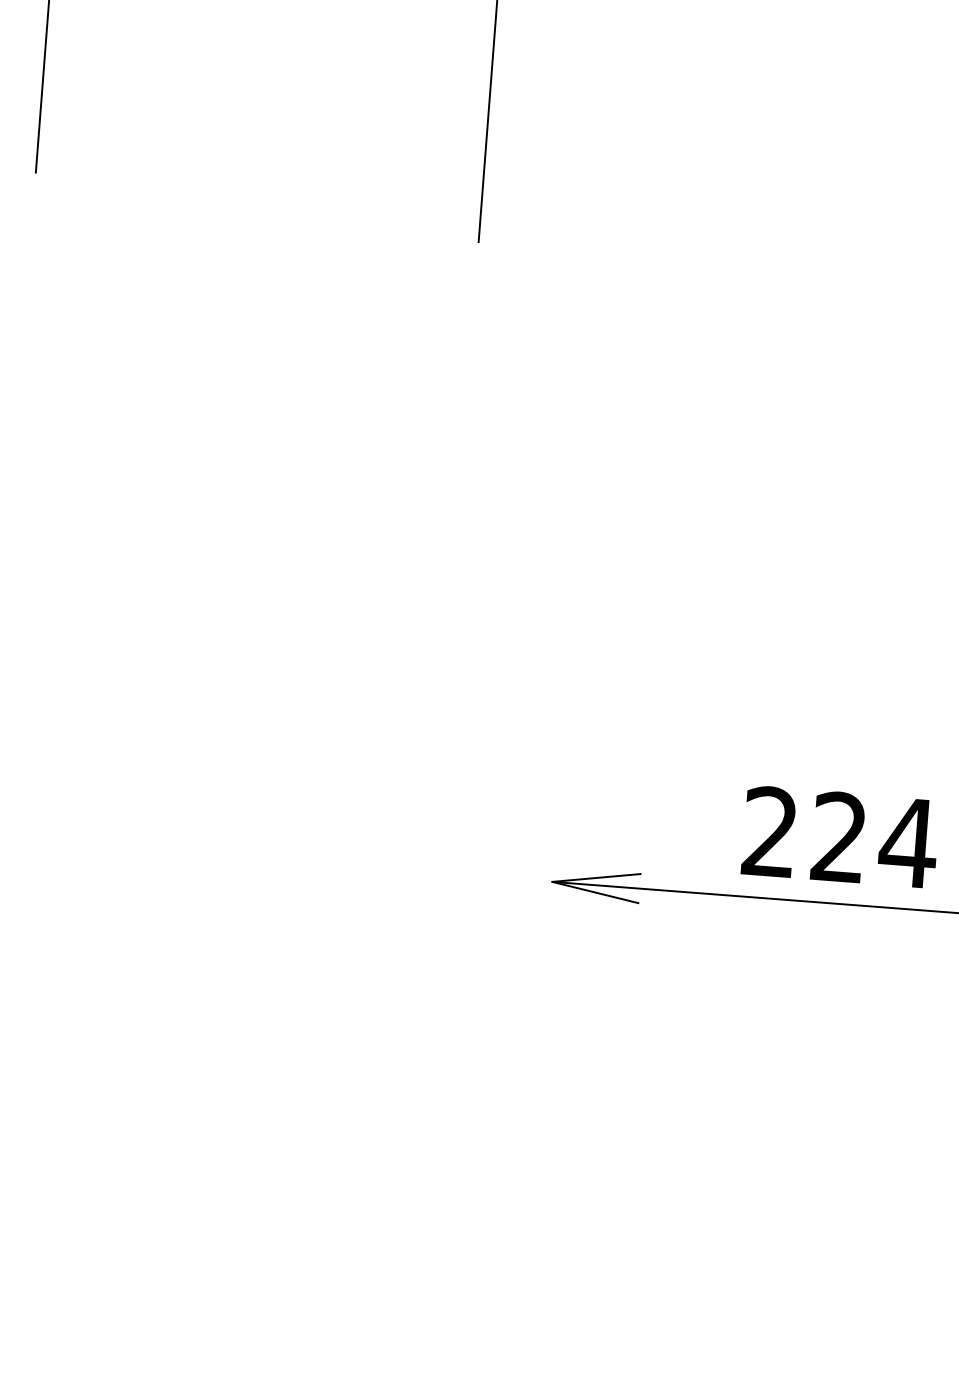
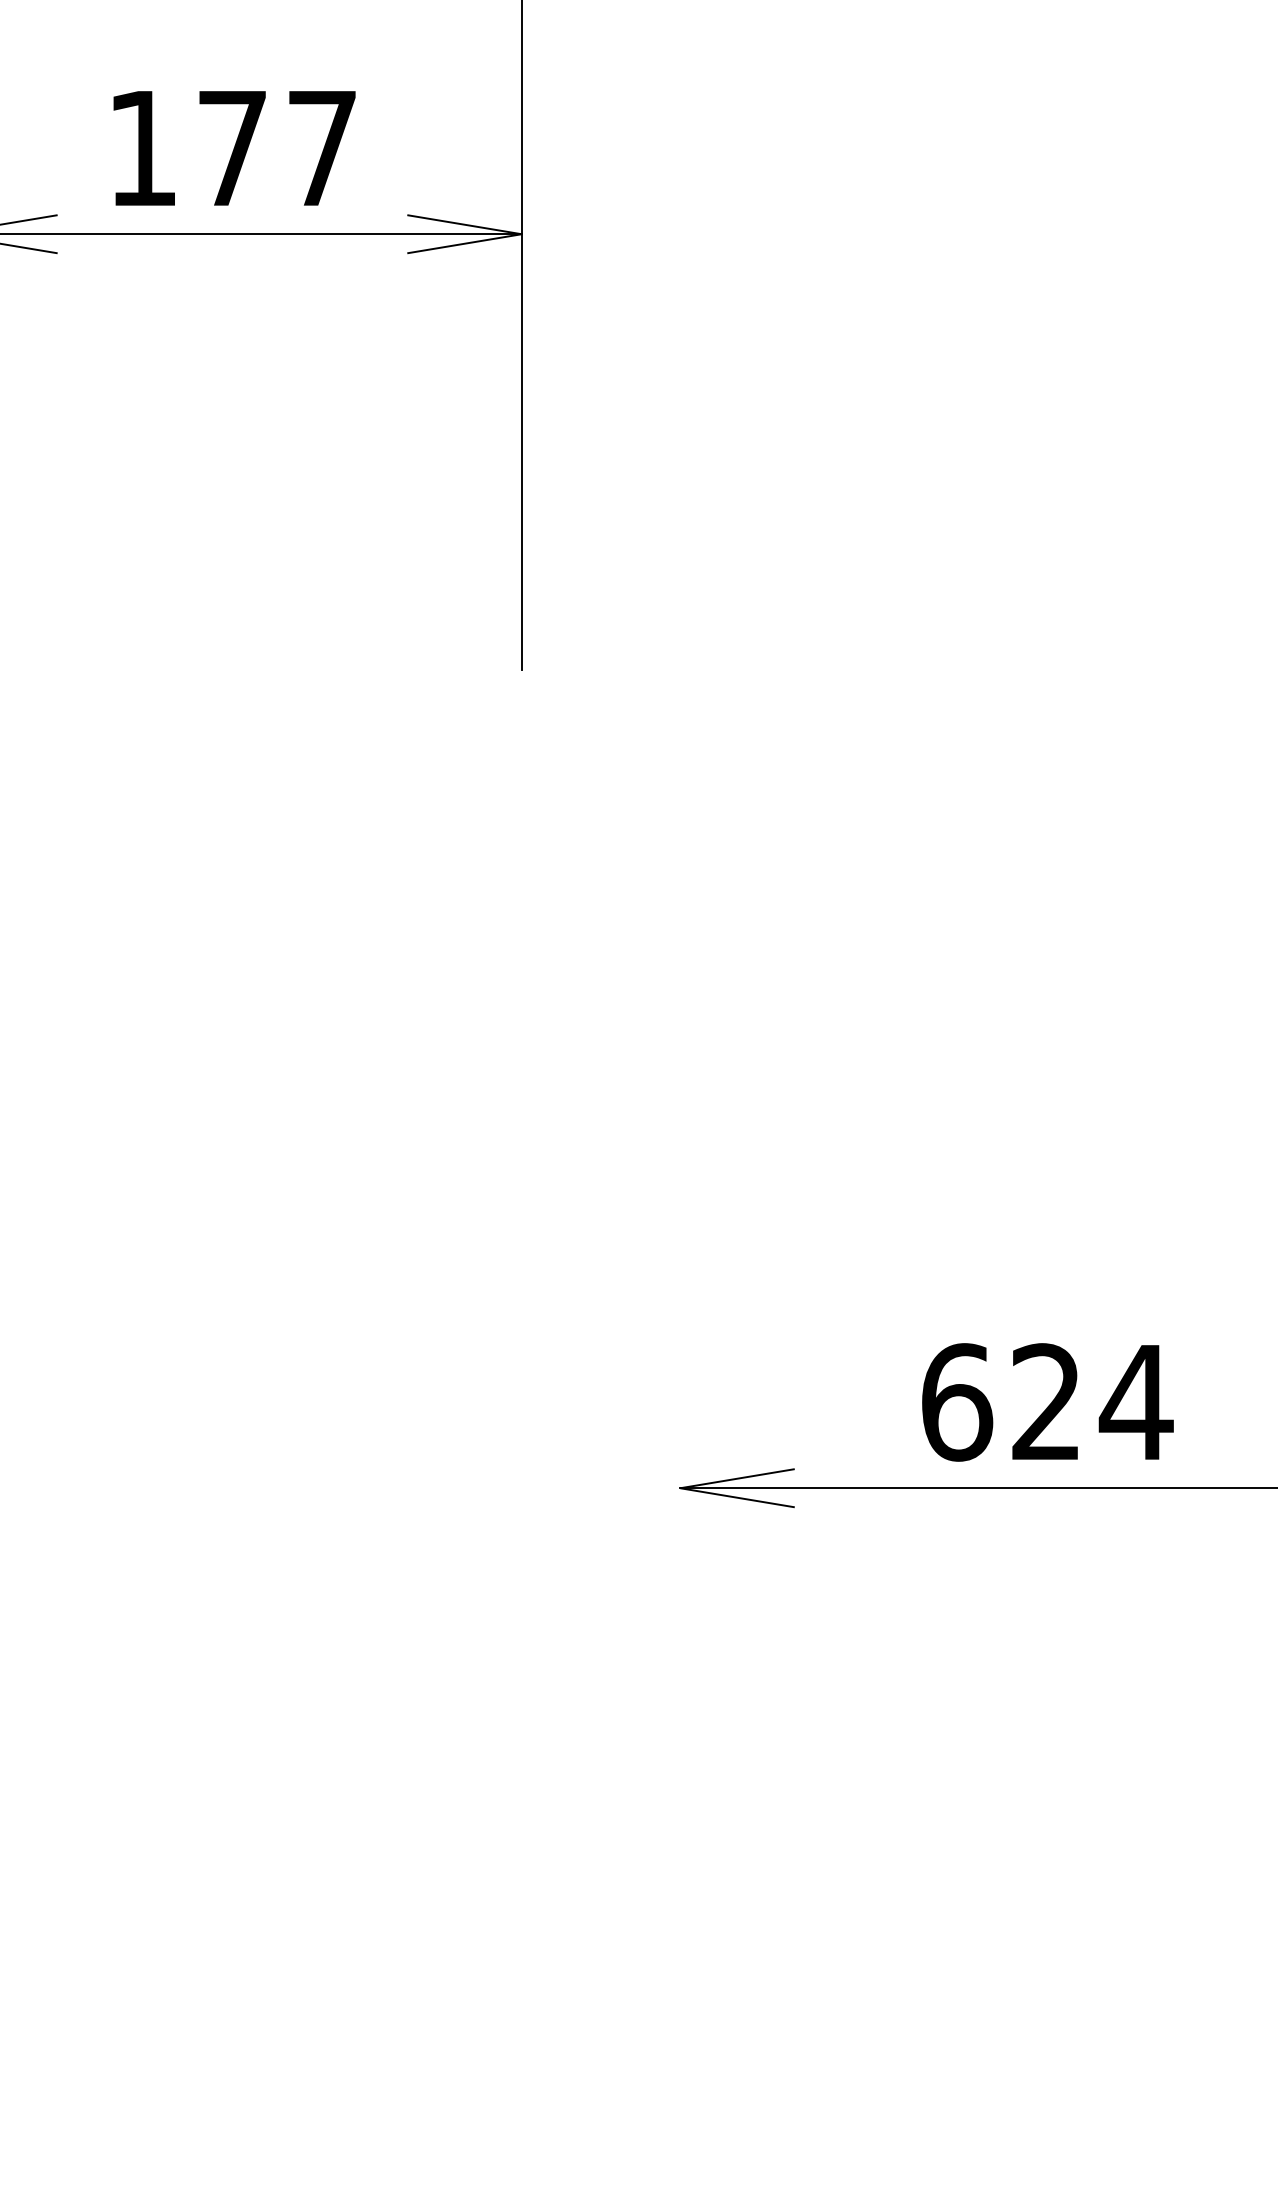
text: (770, 832) -> (957, 1402), 224 -> 624

